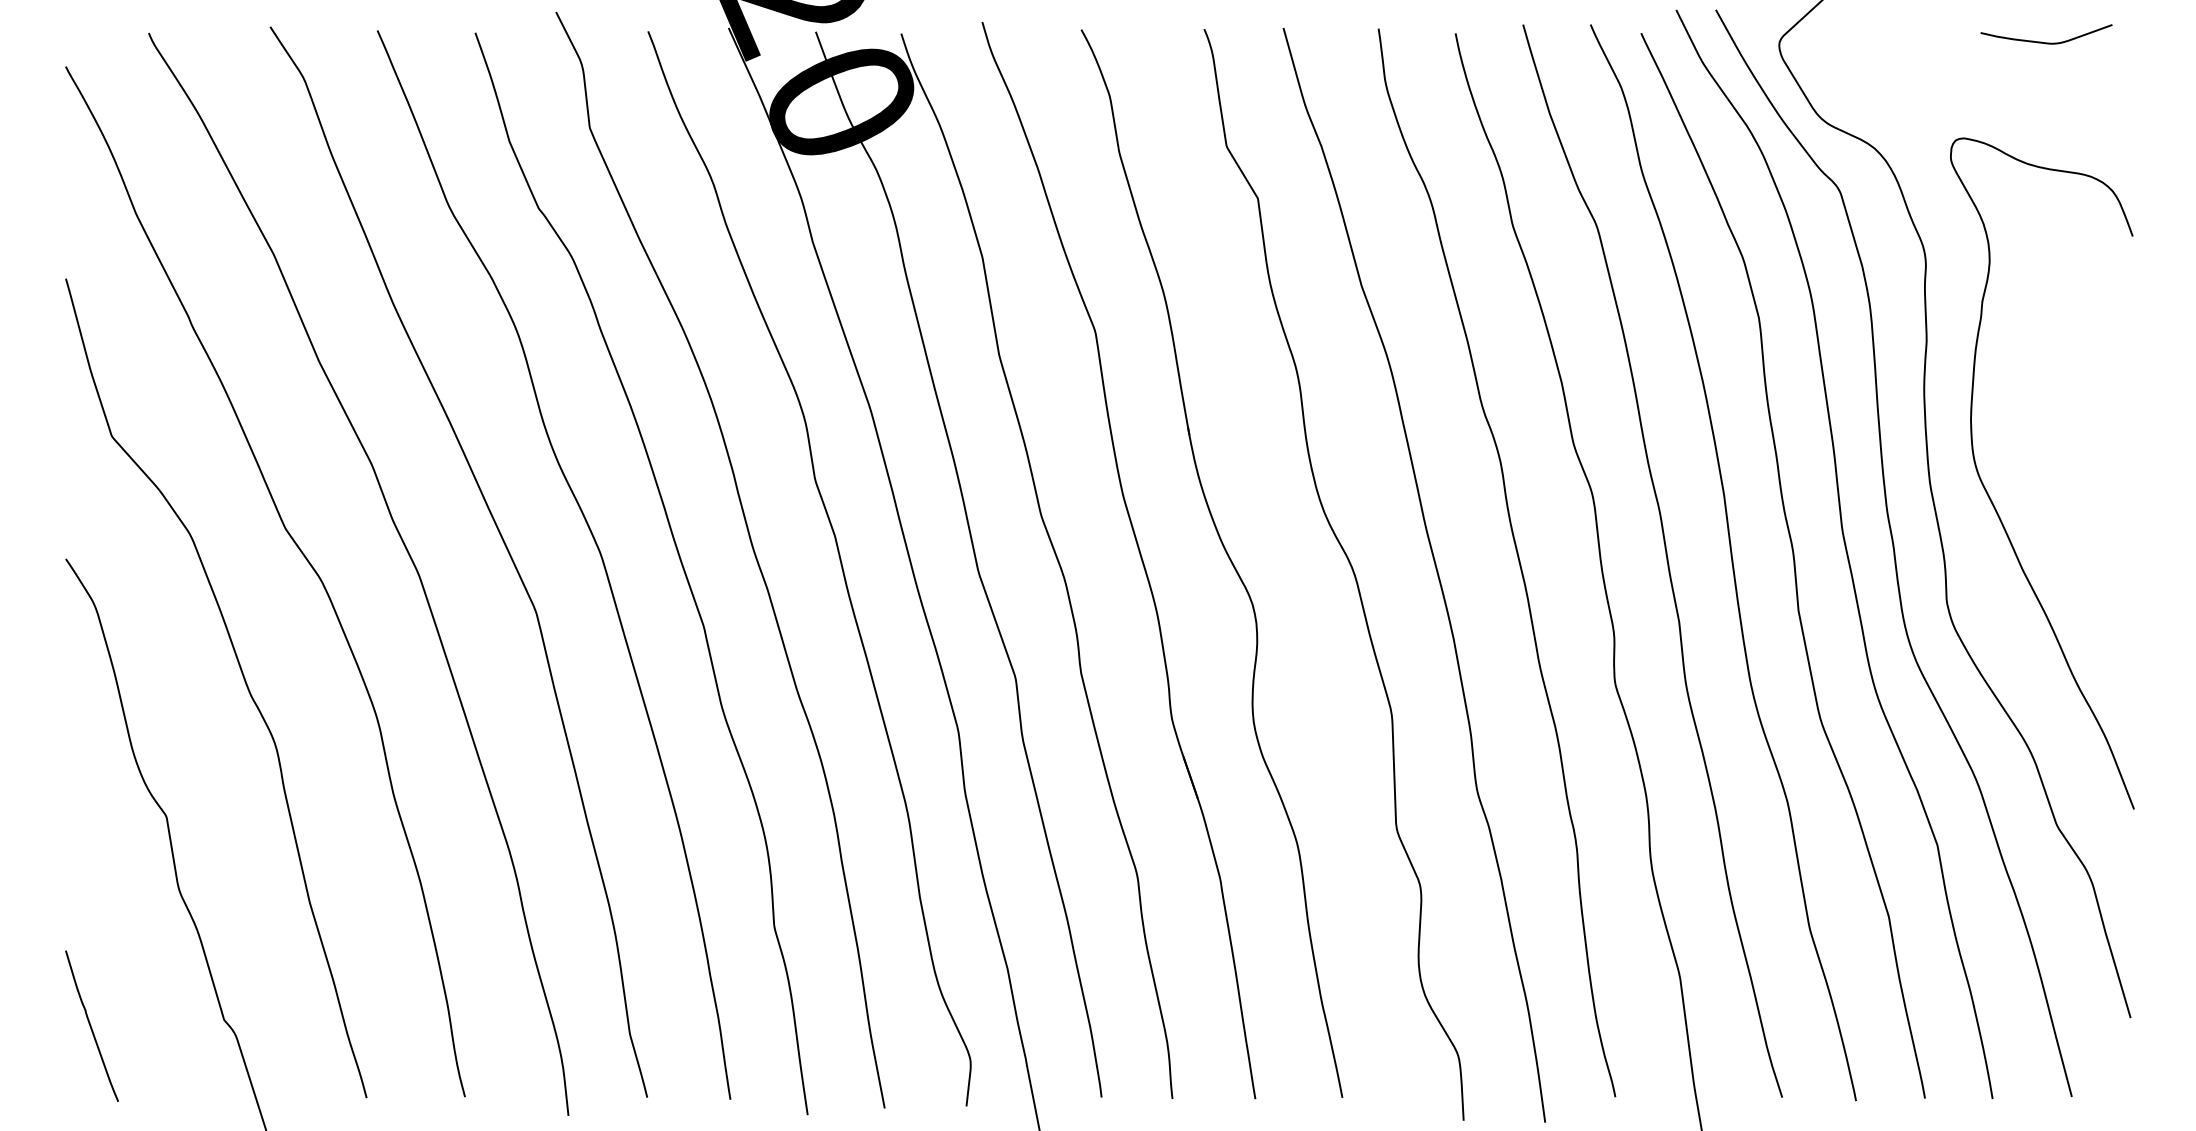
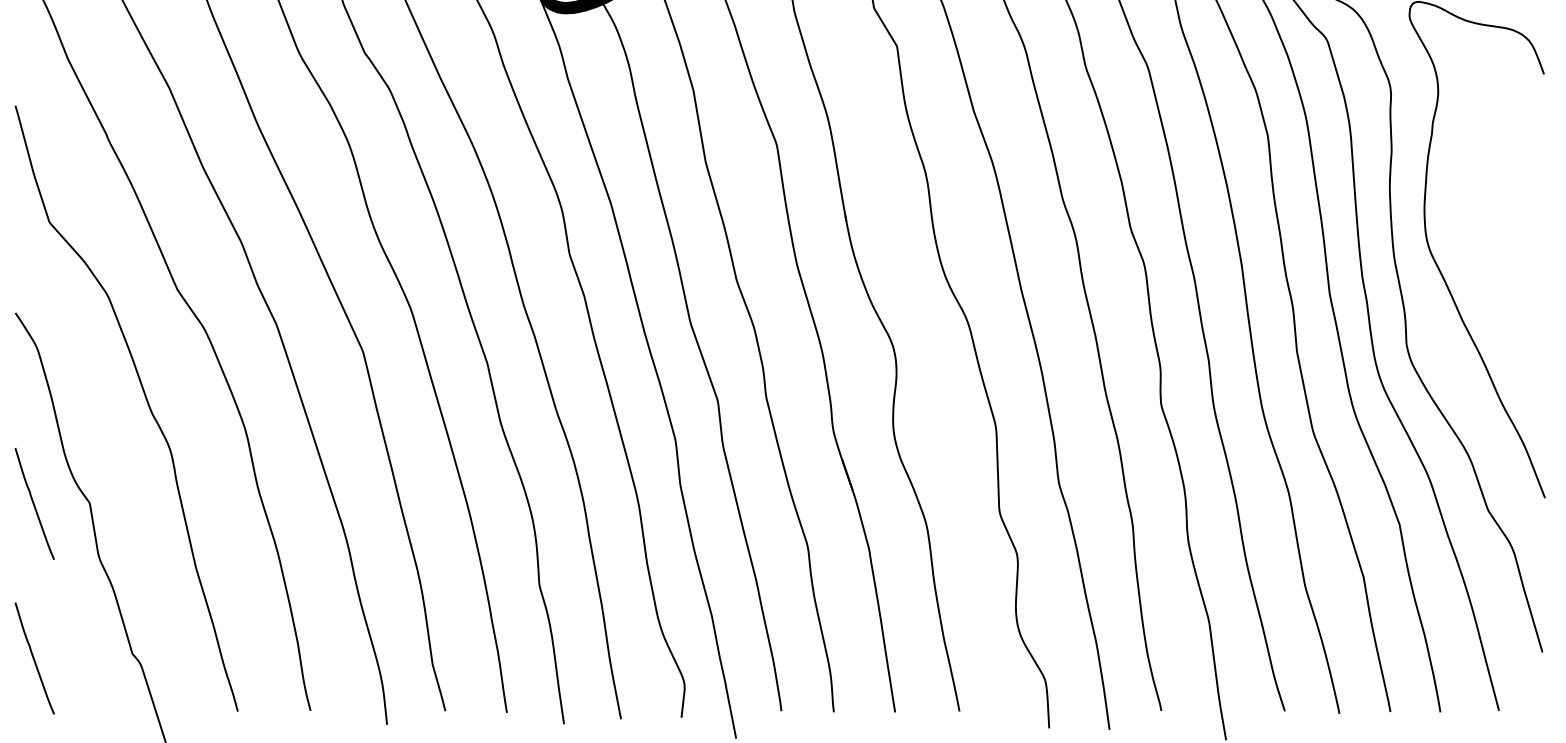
curve: (91, 816) -> (34, 503), added

